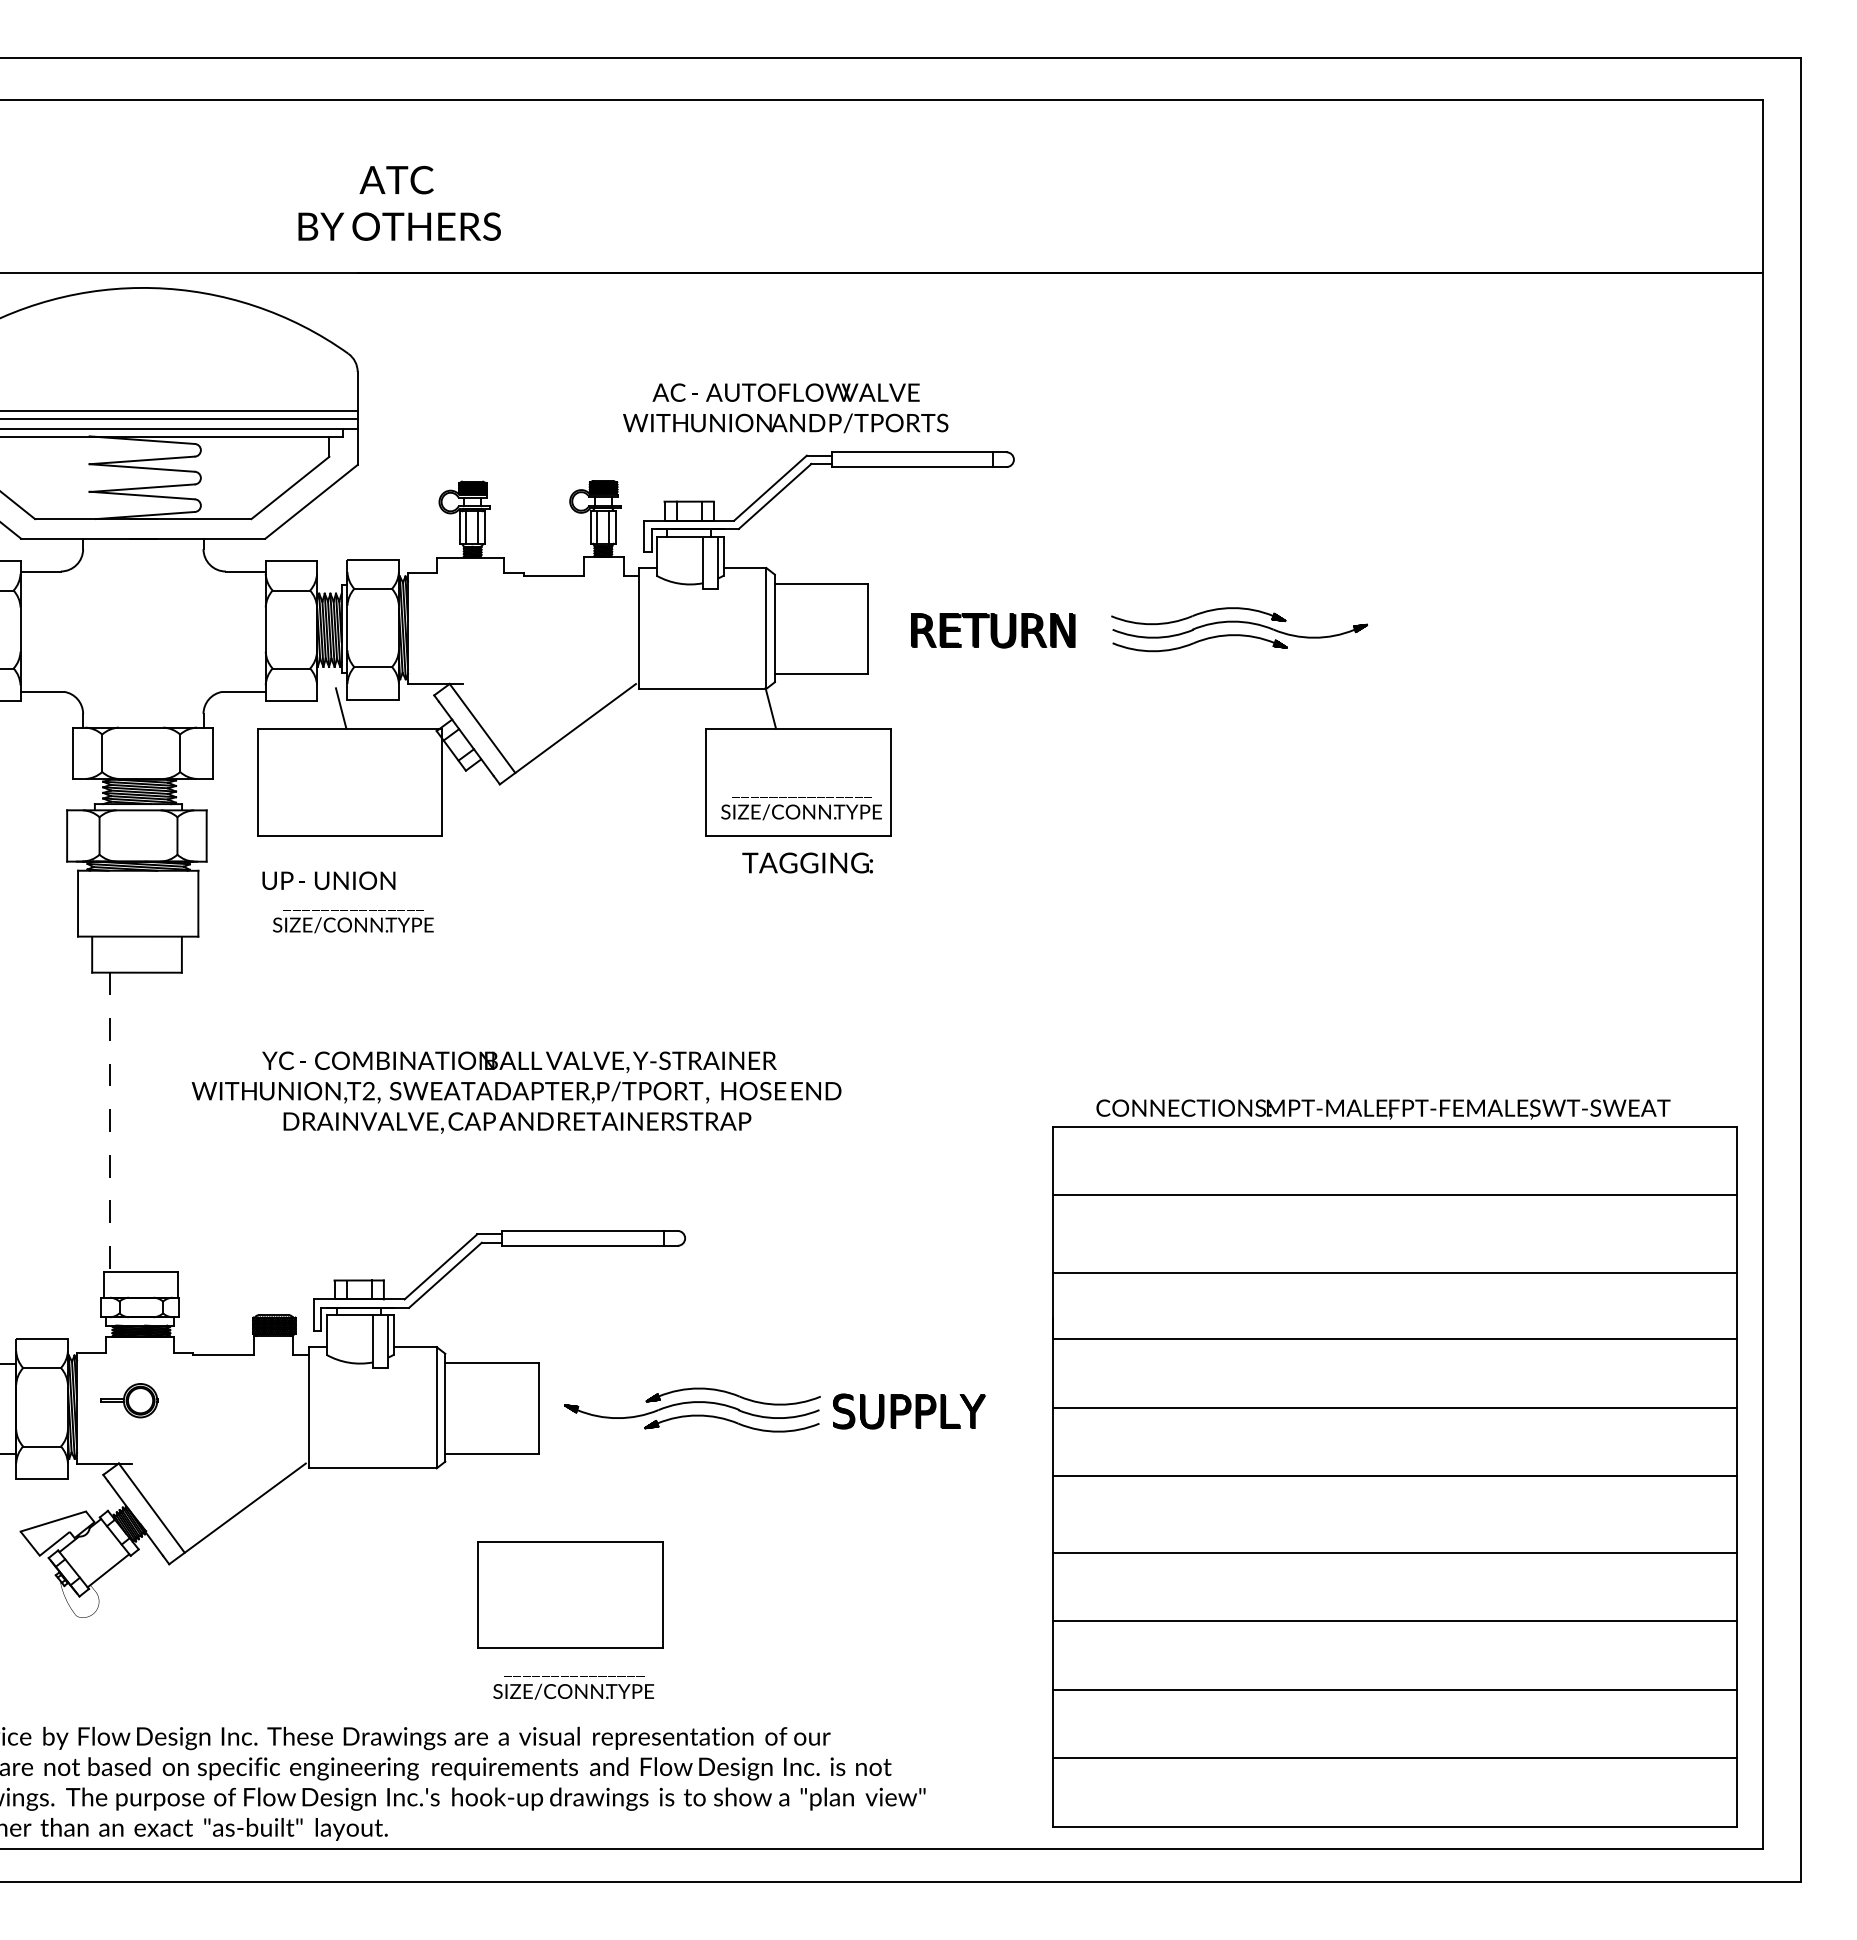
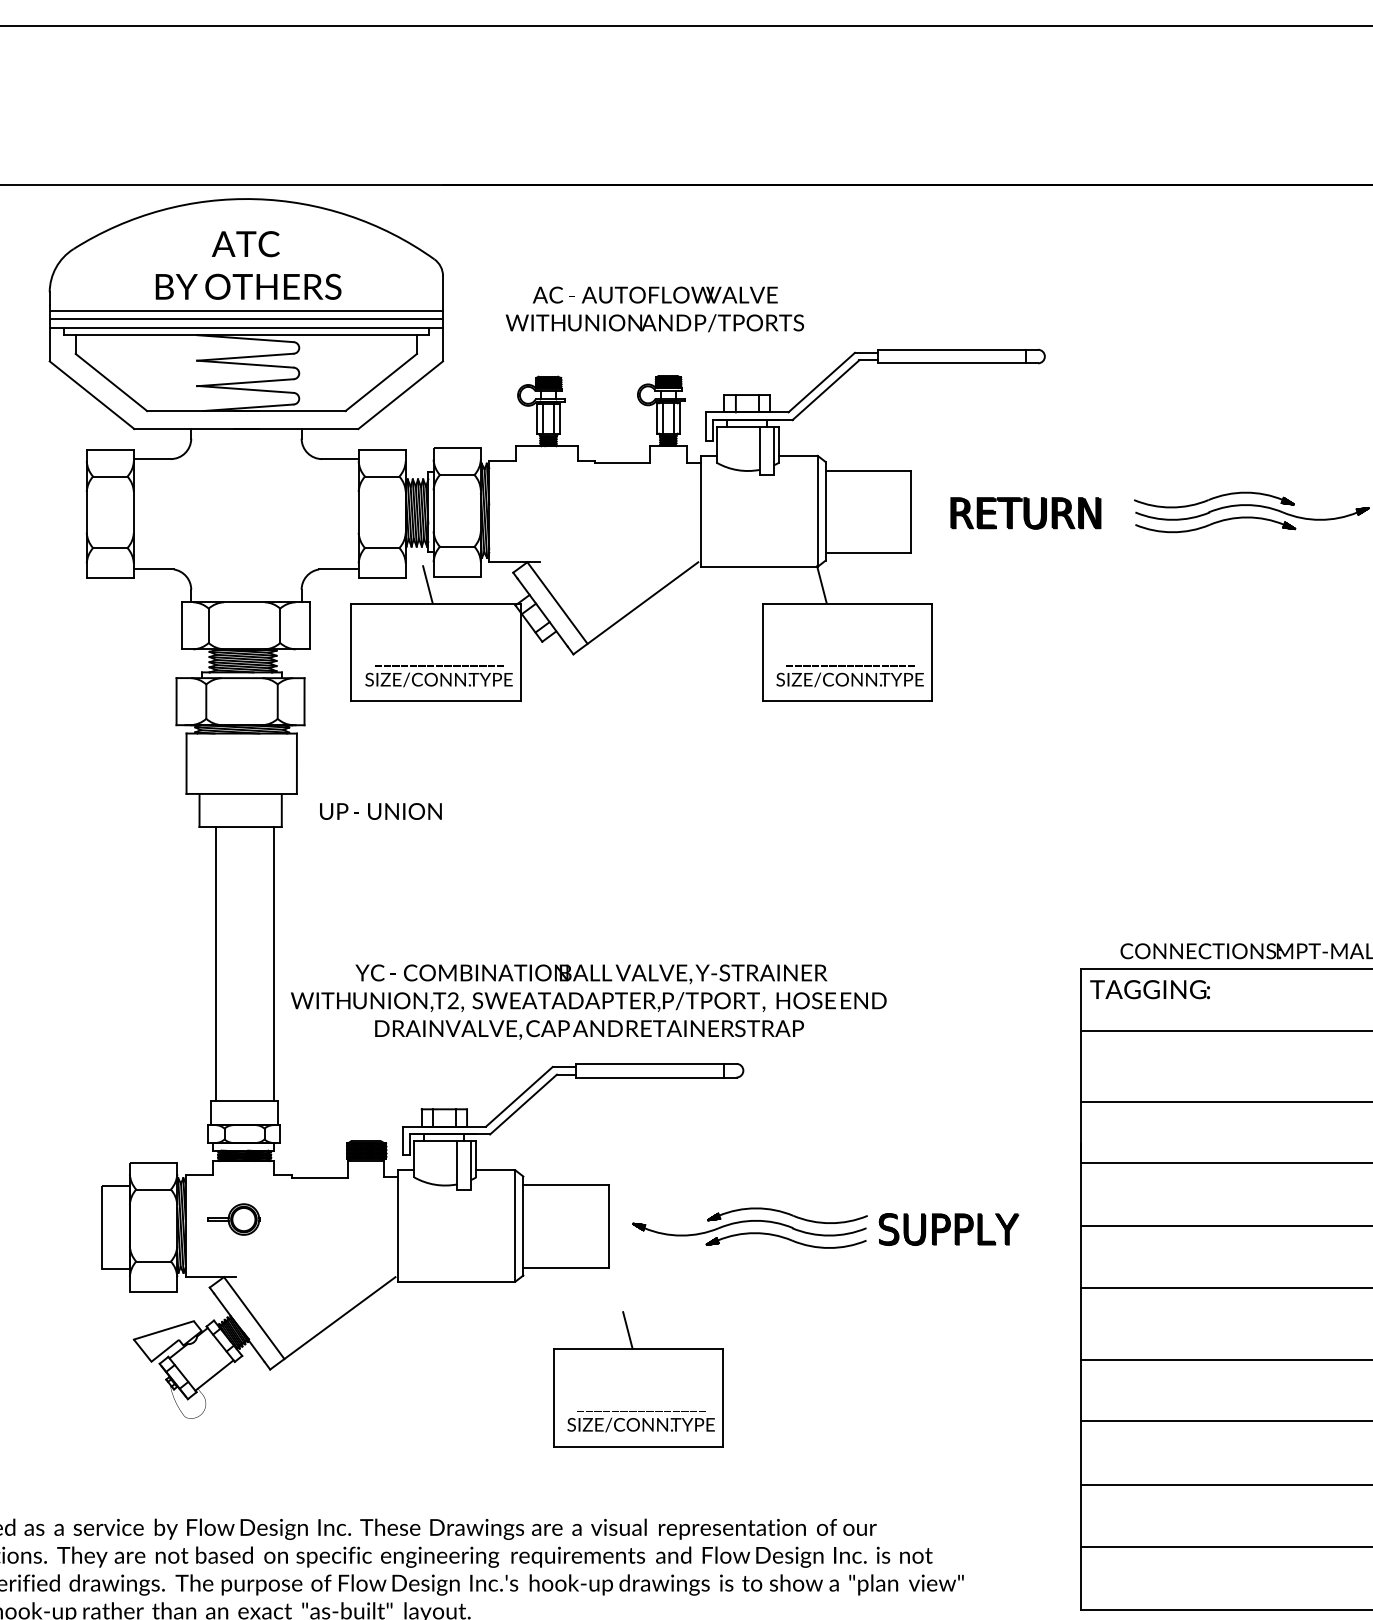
text: (399, 202) -> (248, 264), moved
text: (785, 408) -> (654, 309), moved
text: (807, 862) -> (1149, 989), moved
text: (328, 880) -> (380, 811), moved
text: (353, 921) -> (439, 676), moved
text: (516, 1092) -> (588, 1002), moved
line: (173, 1121) -> (274, 963), added
line: (110, 1122) -> (216, 964), dashed -> solid
line: (559, 1521) -> (628, 1330), added
text: (573, 1687) -> (640, 1421), moved

